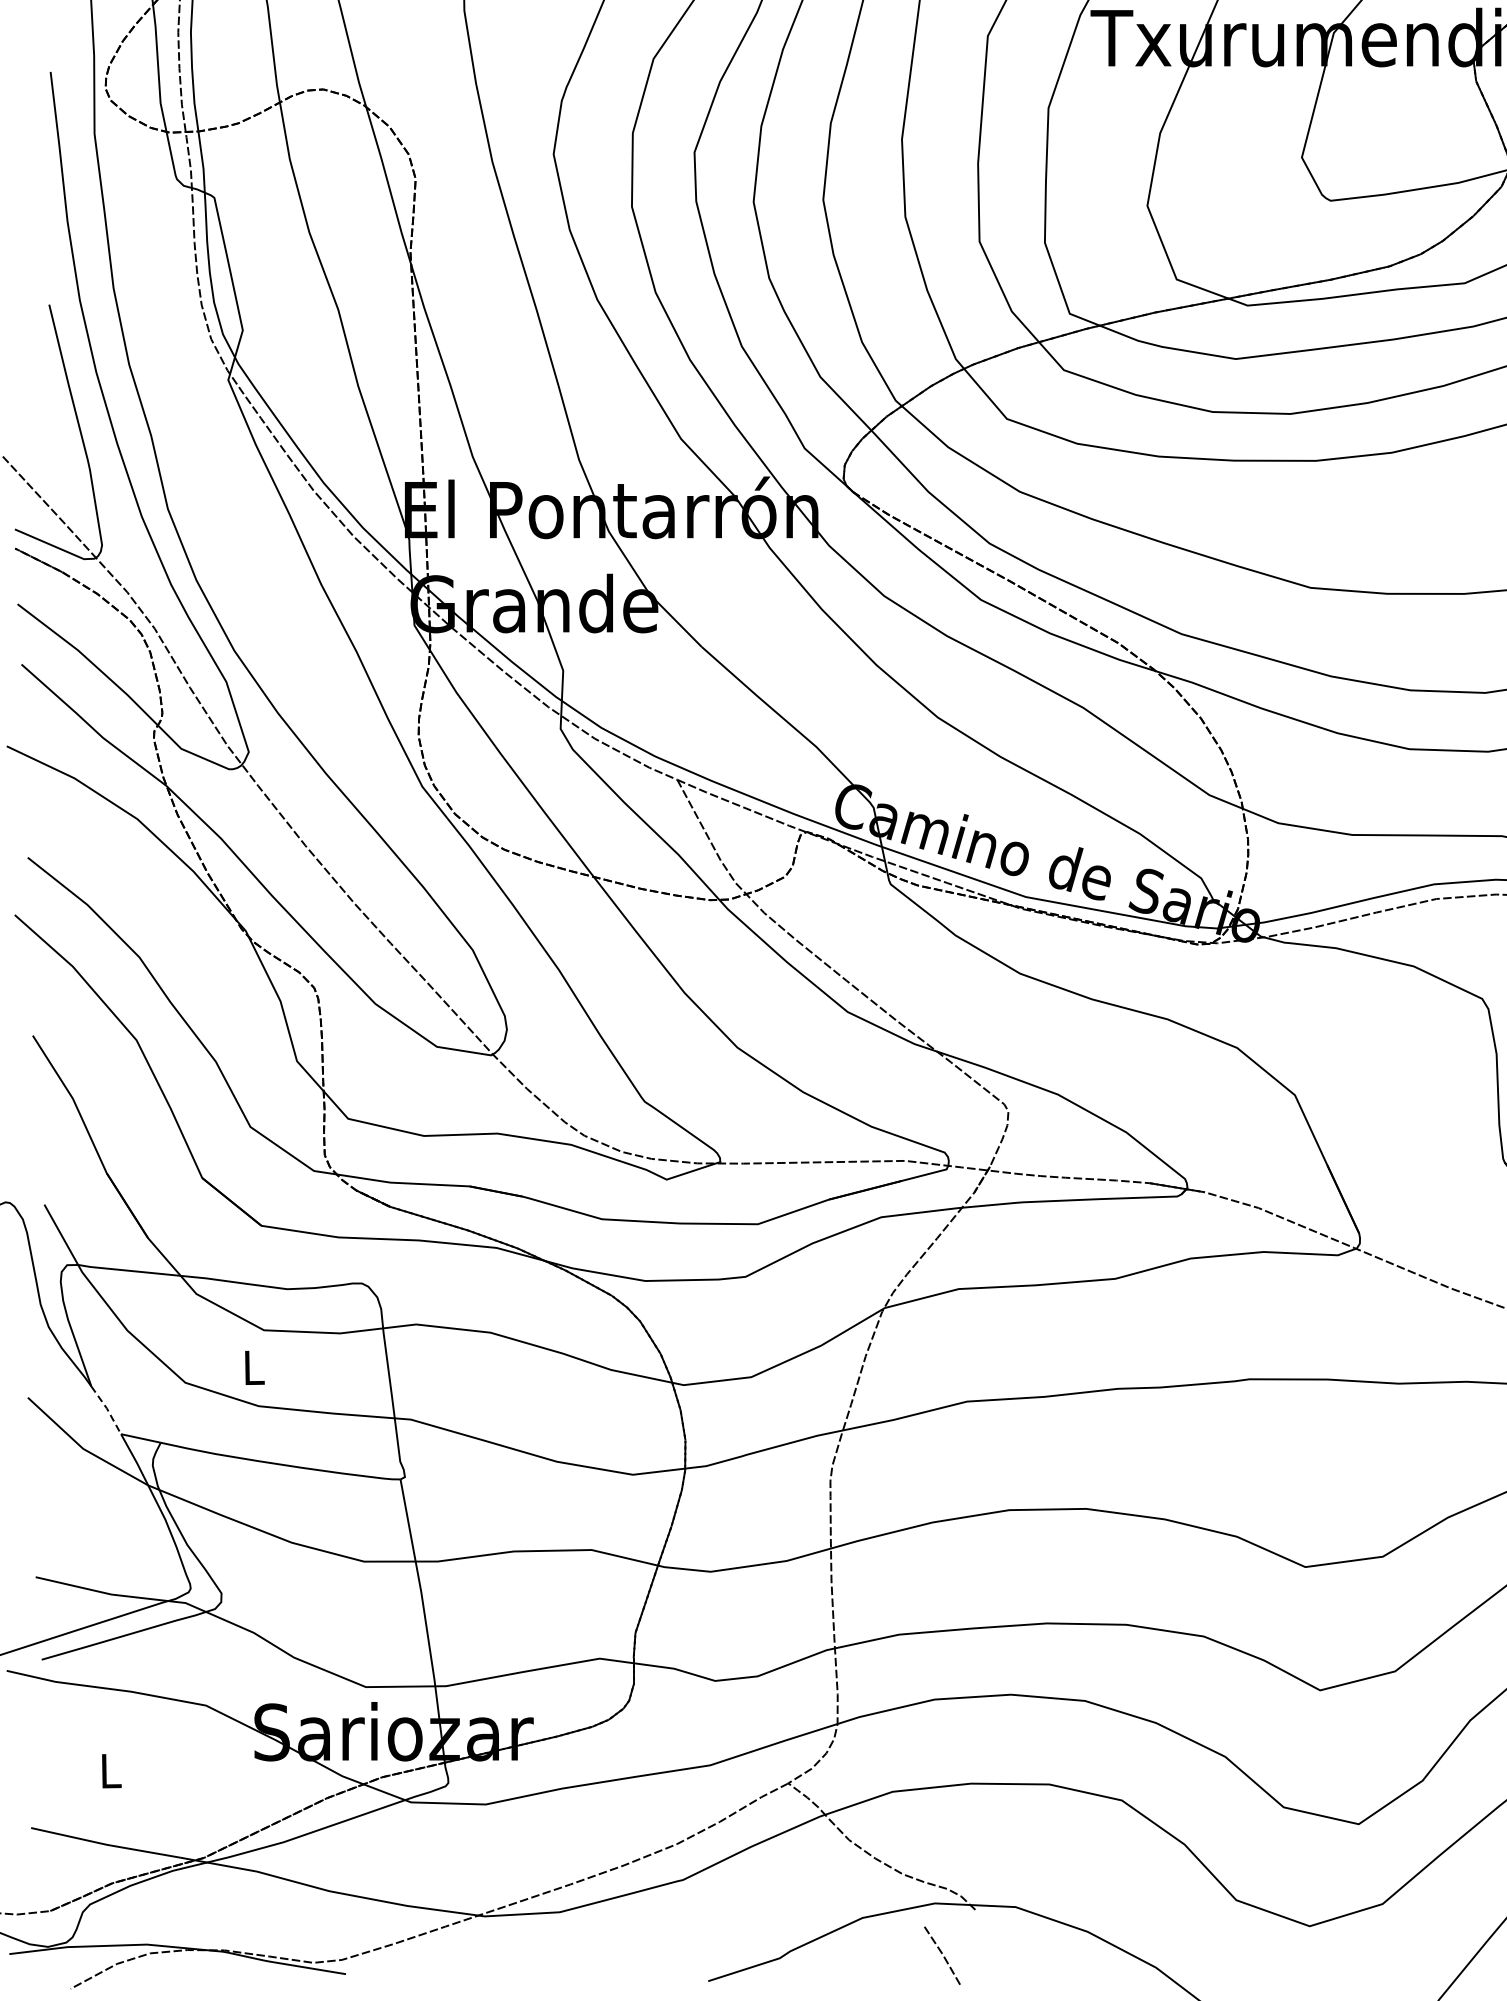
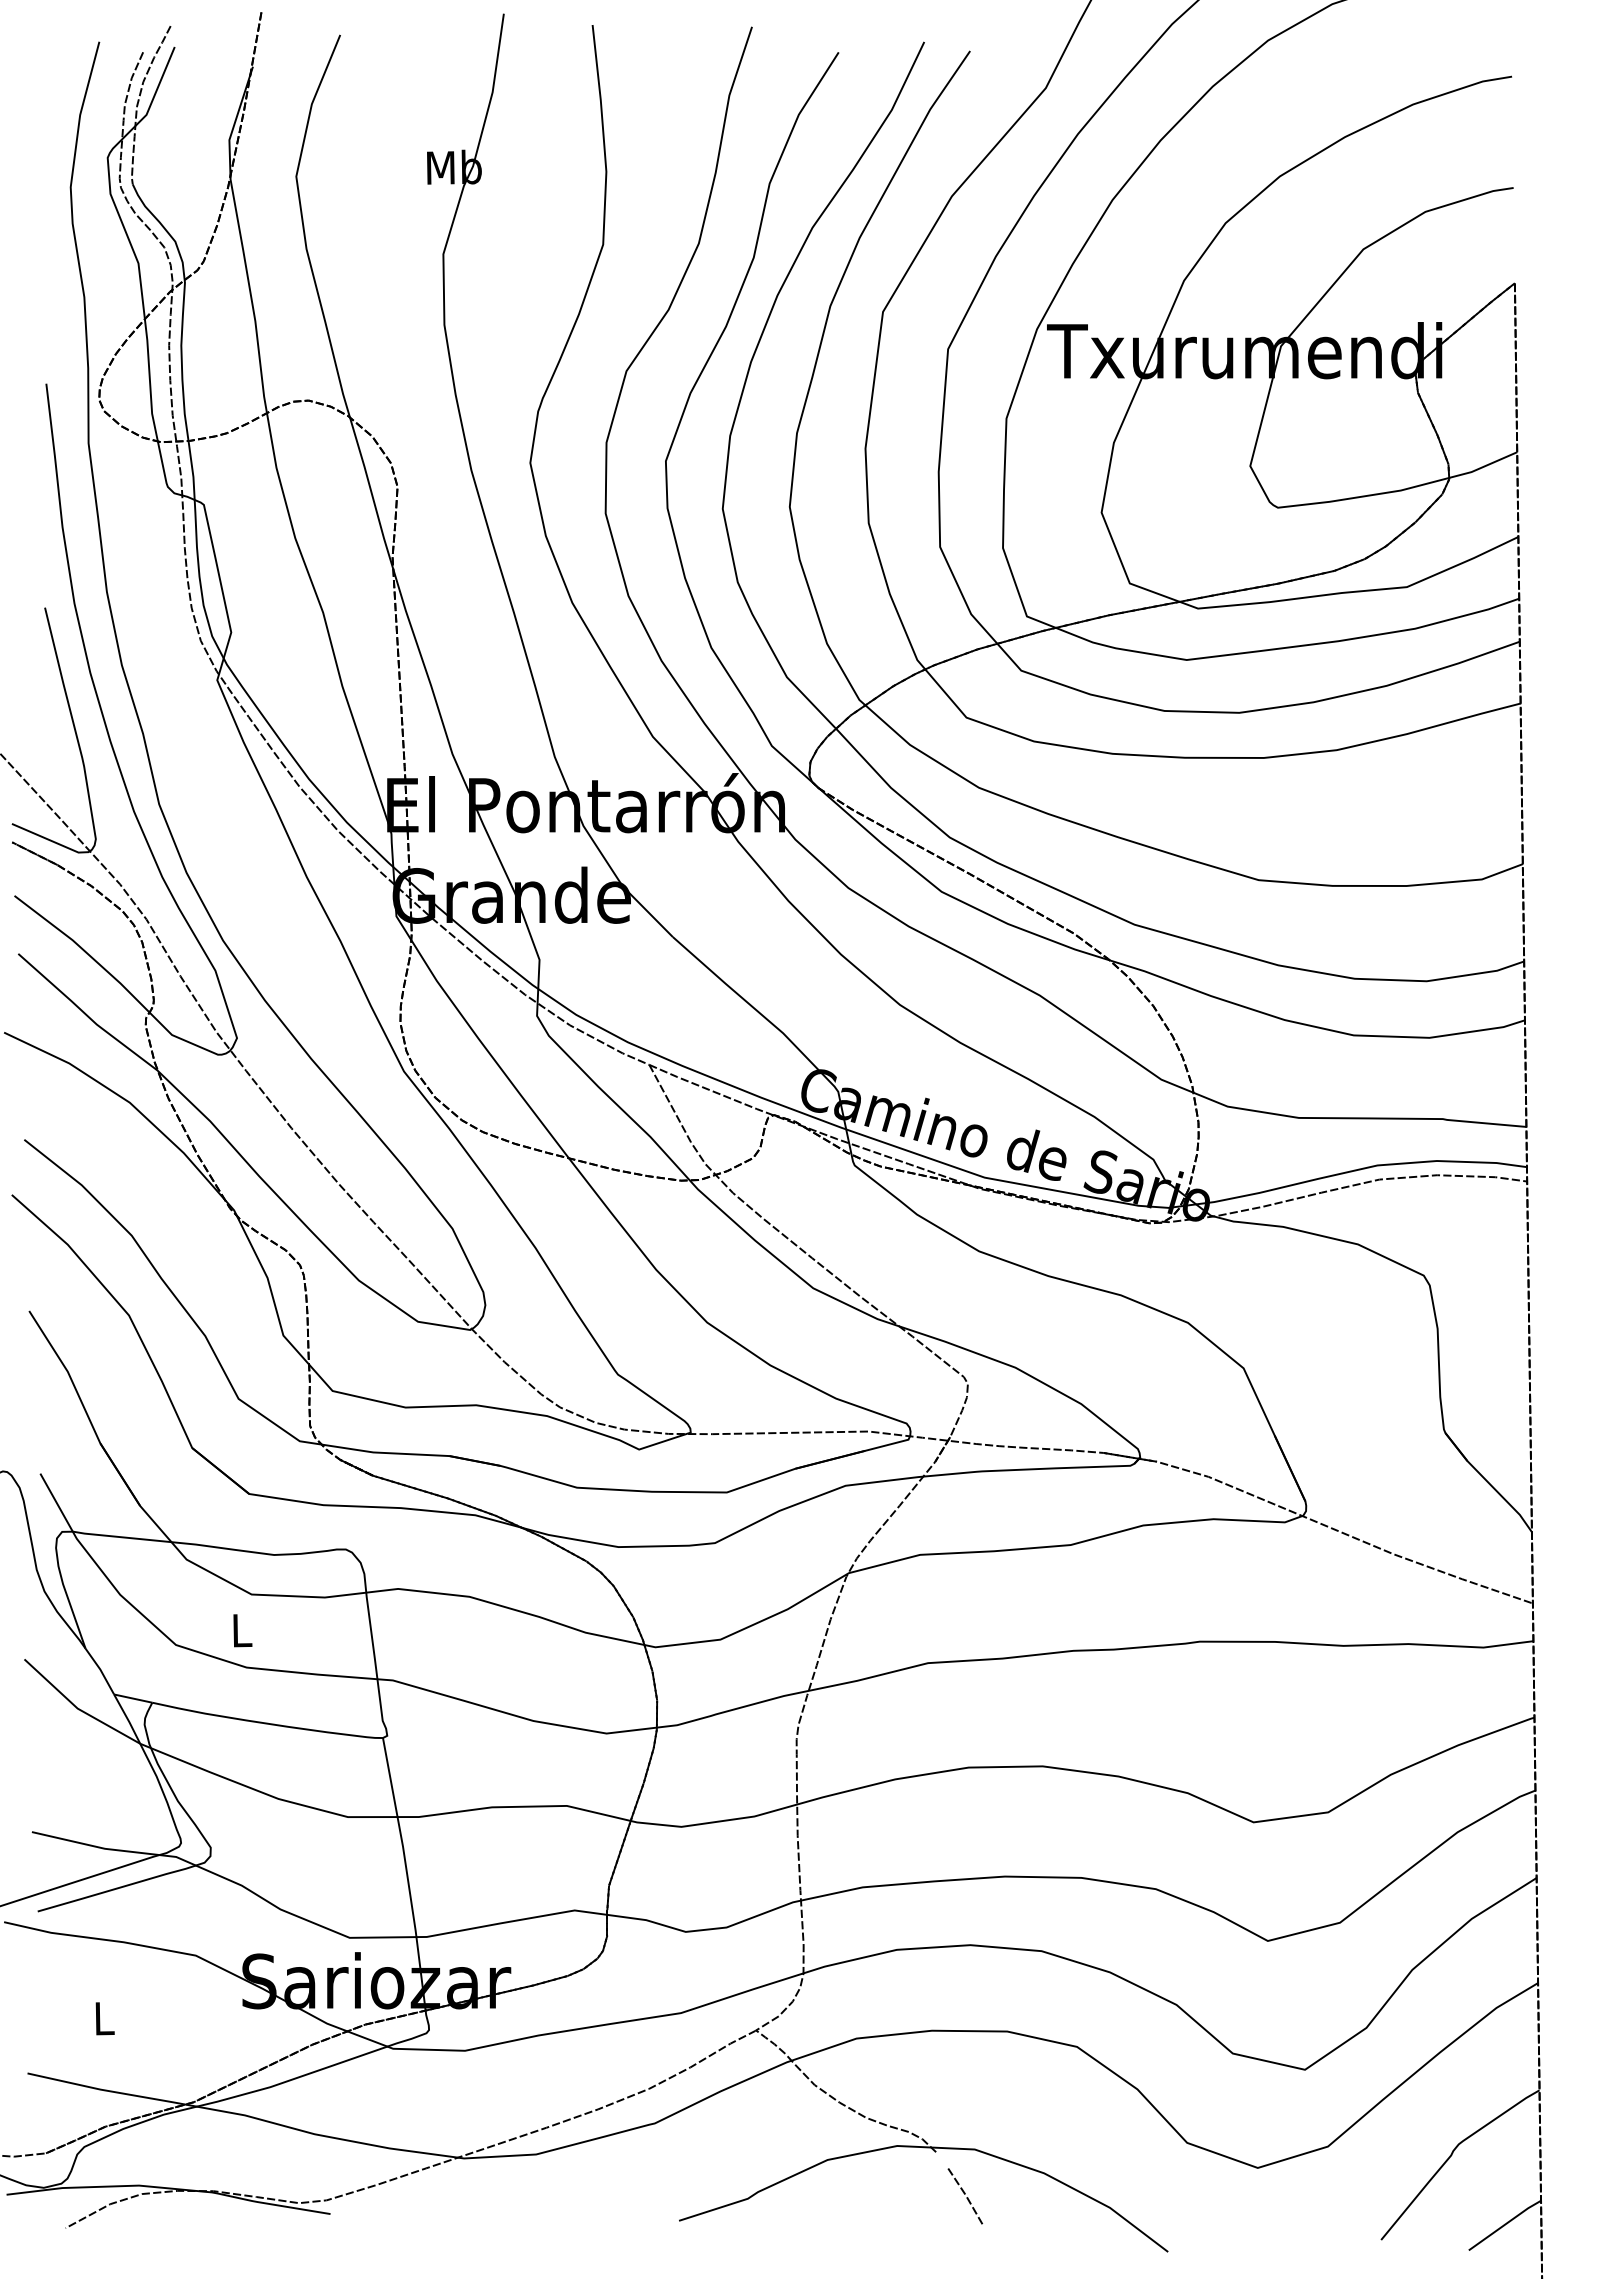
line: (106, 1409) -> (100, 1670), dashed -> solid
line: (943, 1956) -> (966, 2197), moved

